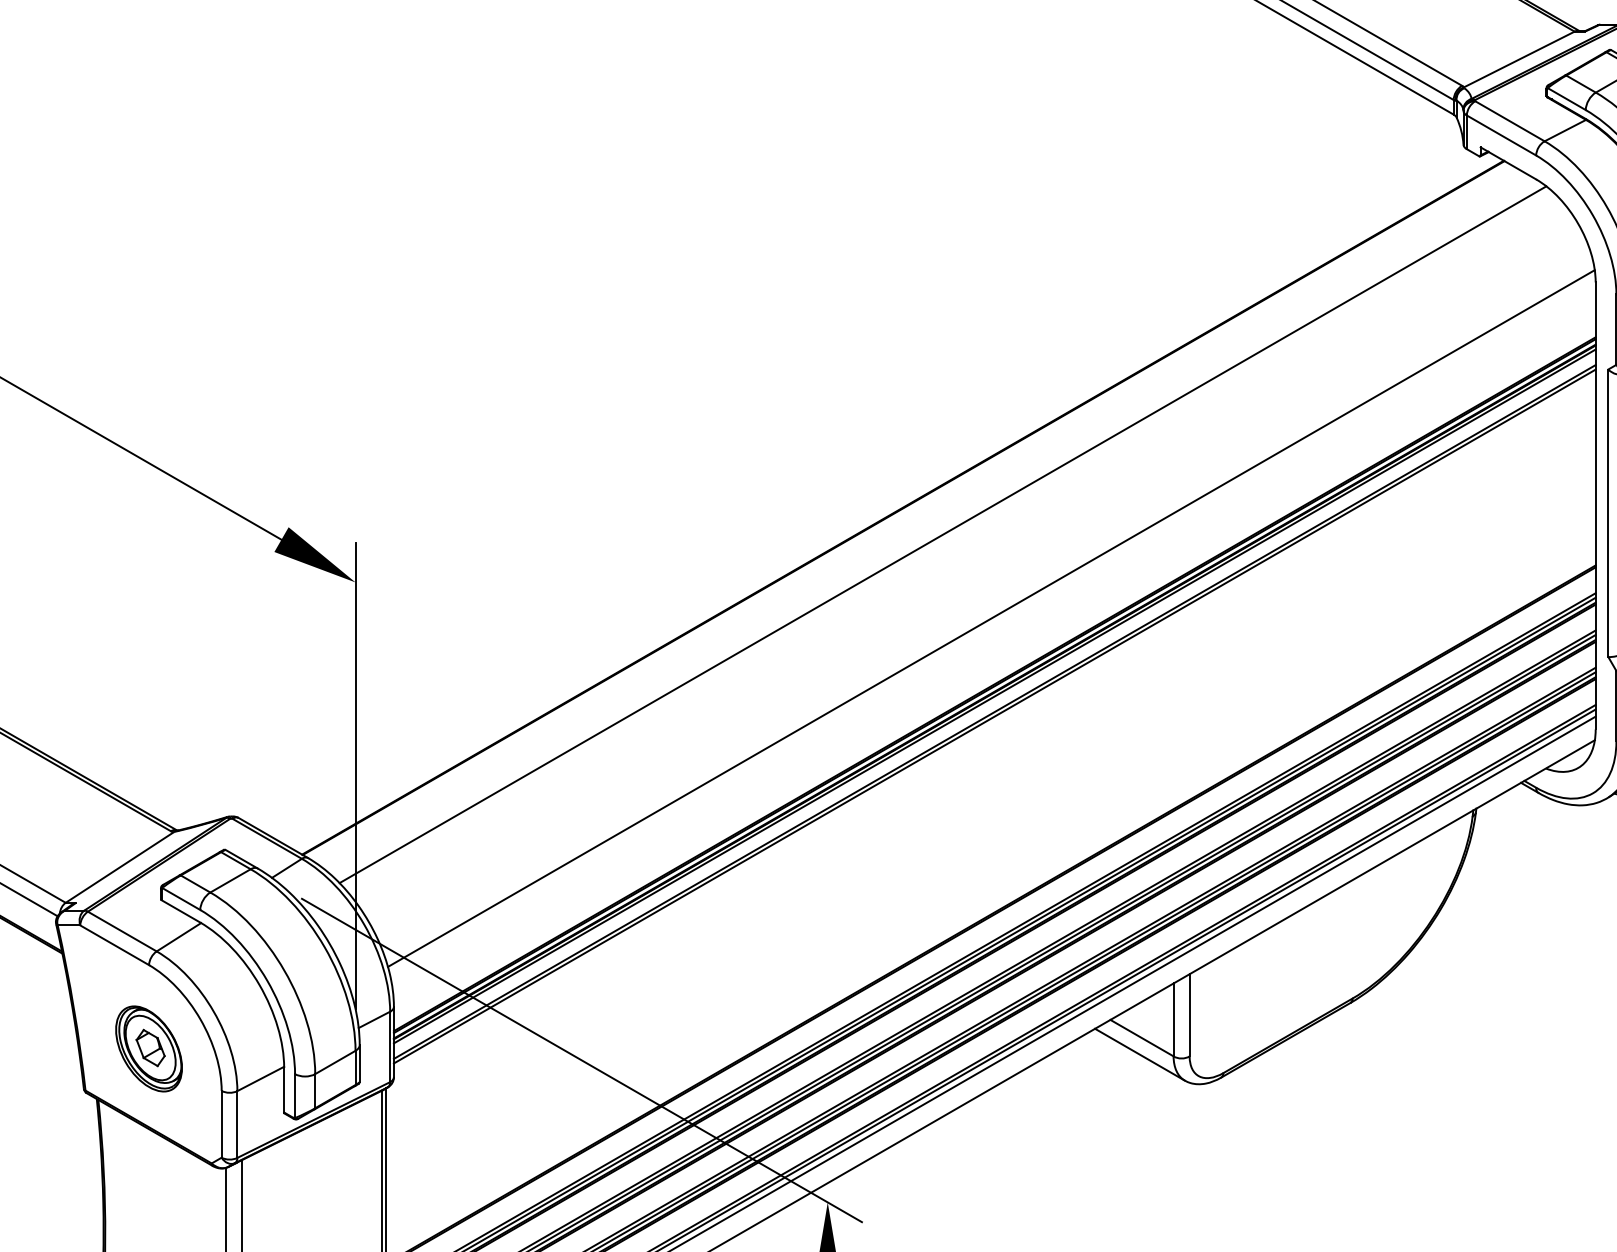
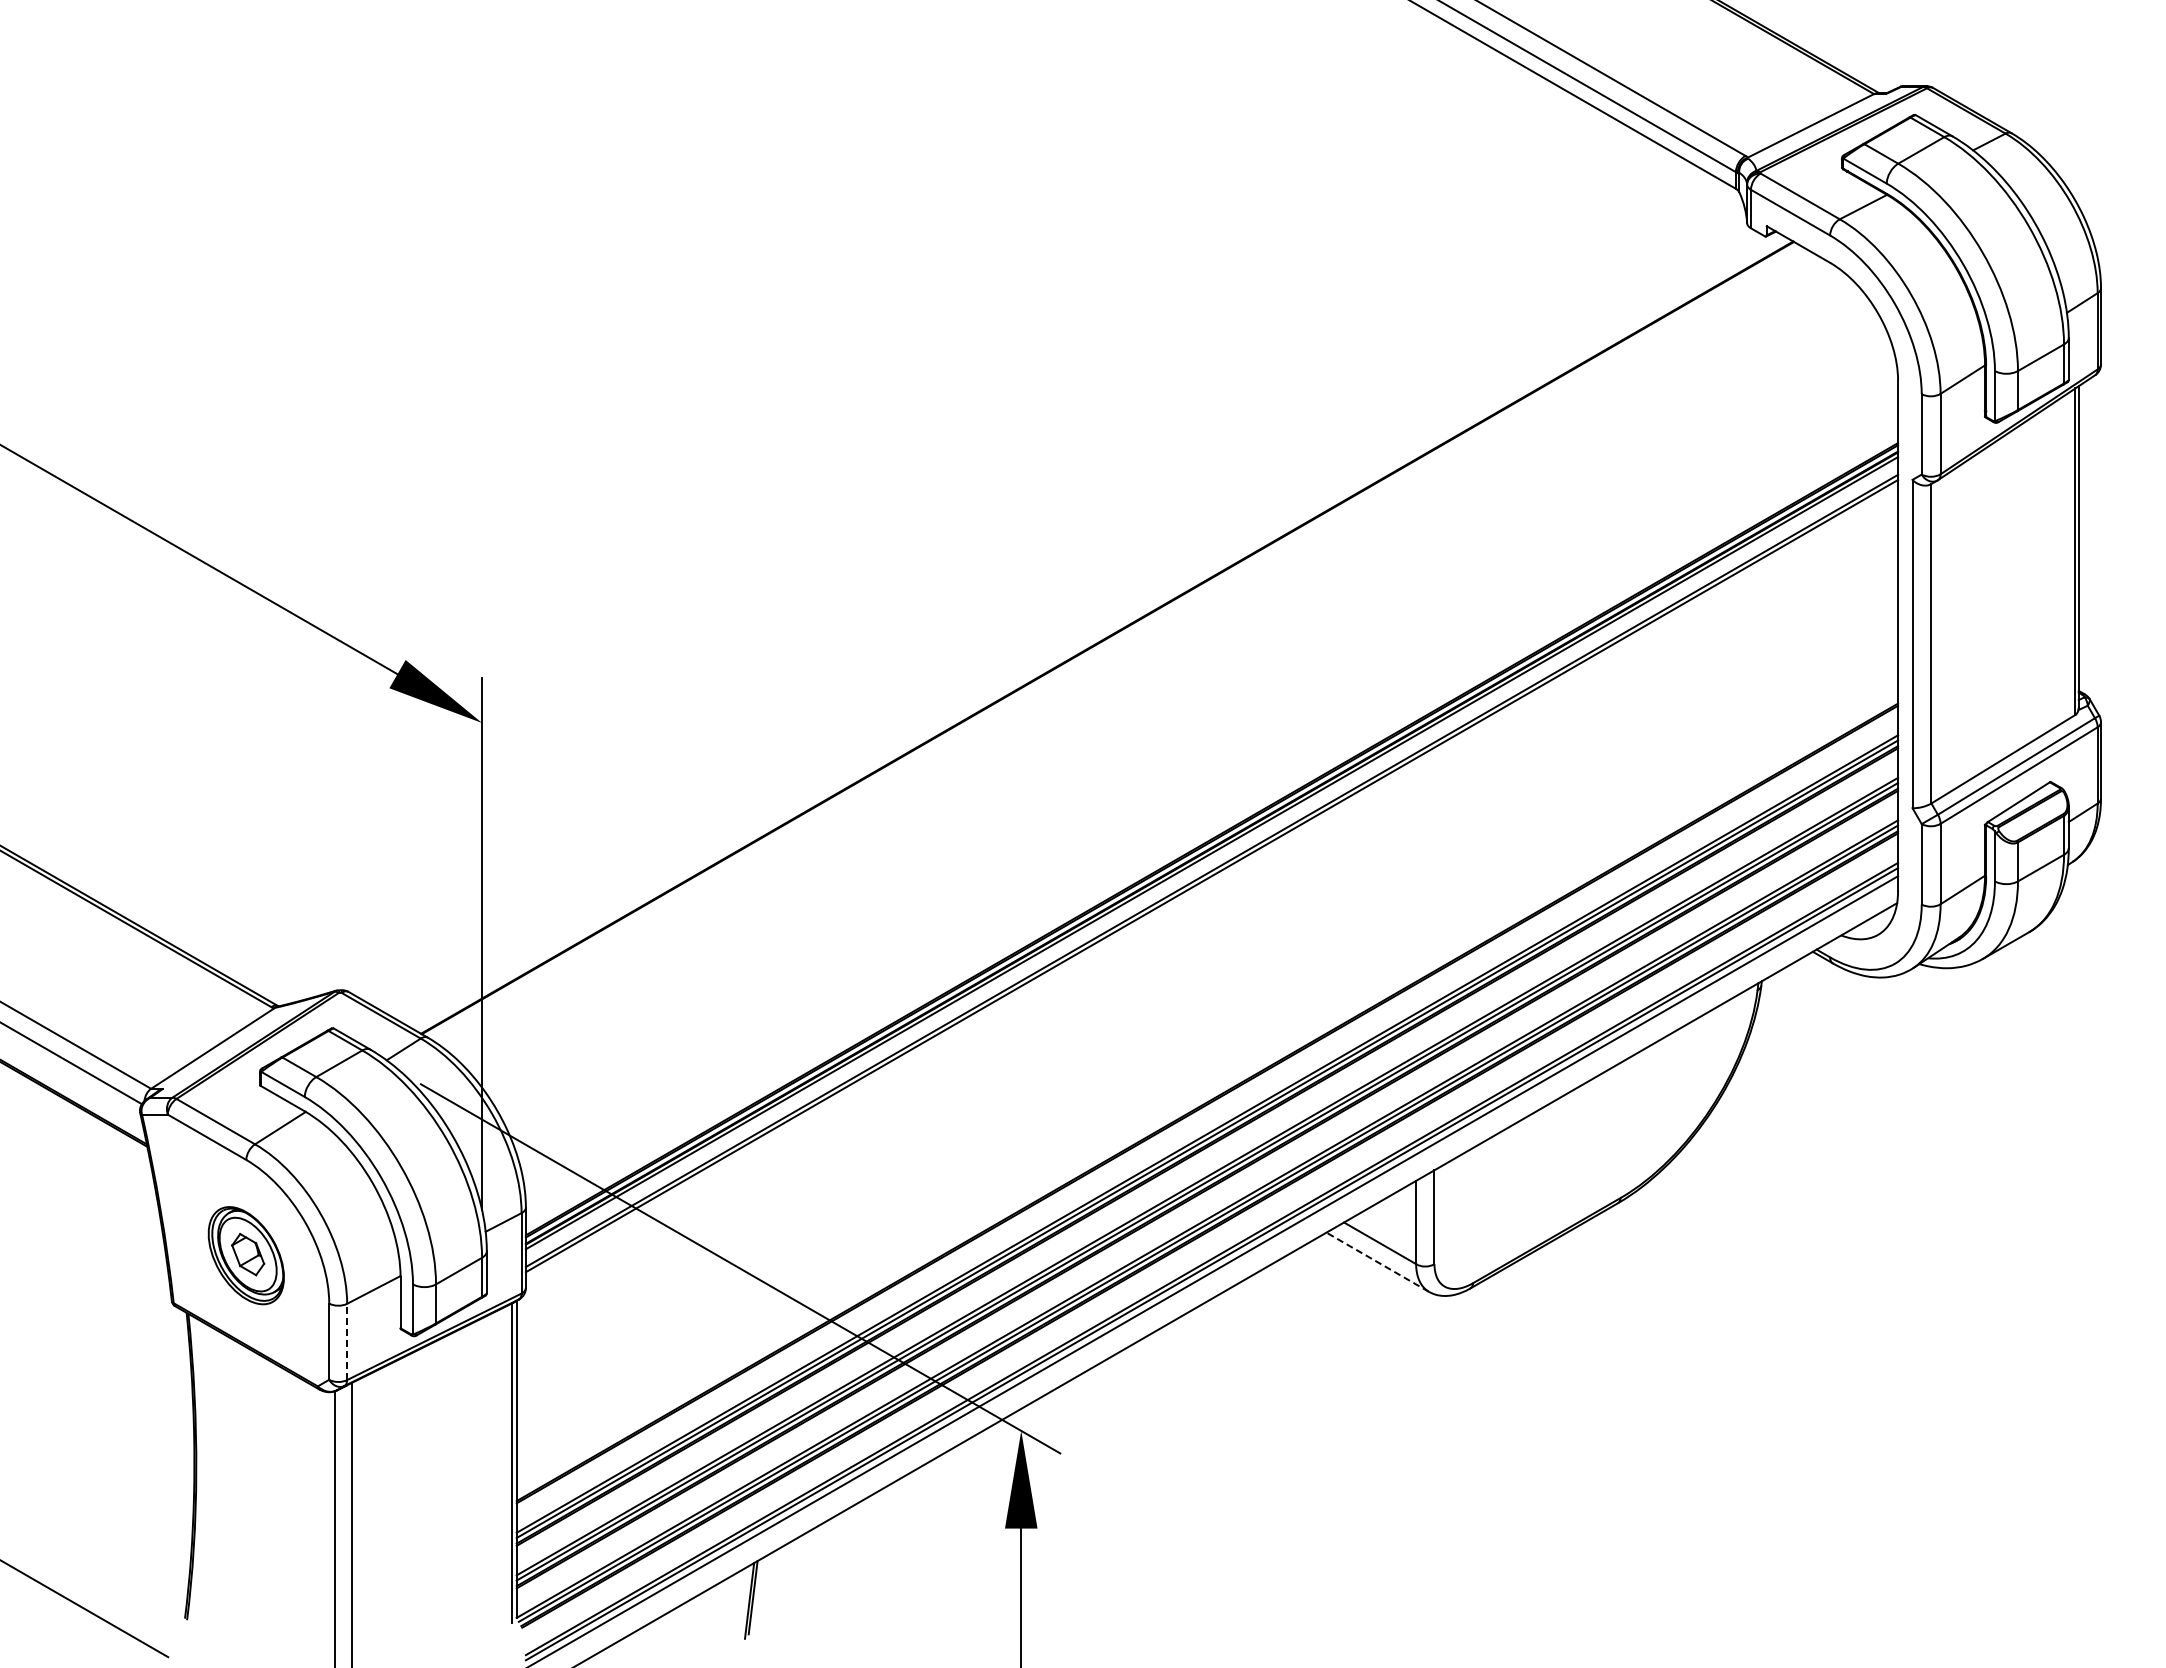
line: (942, 534) -> (1152, 668), removed
line: (991, 617) -> (1208, 763), removed
line: (1139, 1054) -> (1377, 1261), solid -> dashed
line: (237, 1124) -> (347, 1341), solid -> dashed

